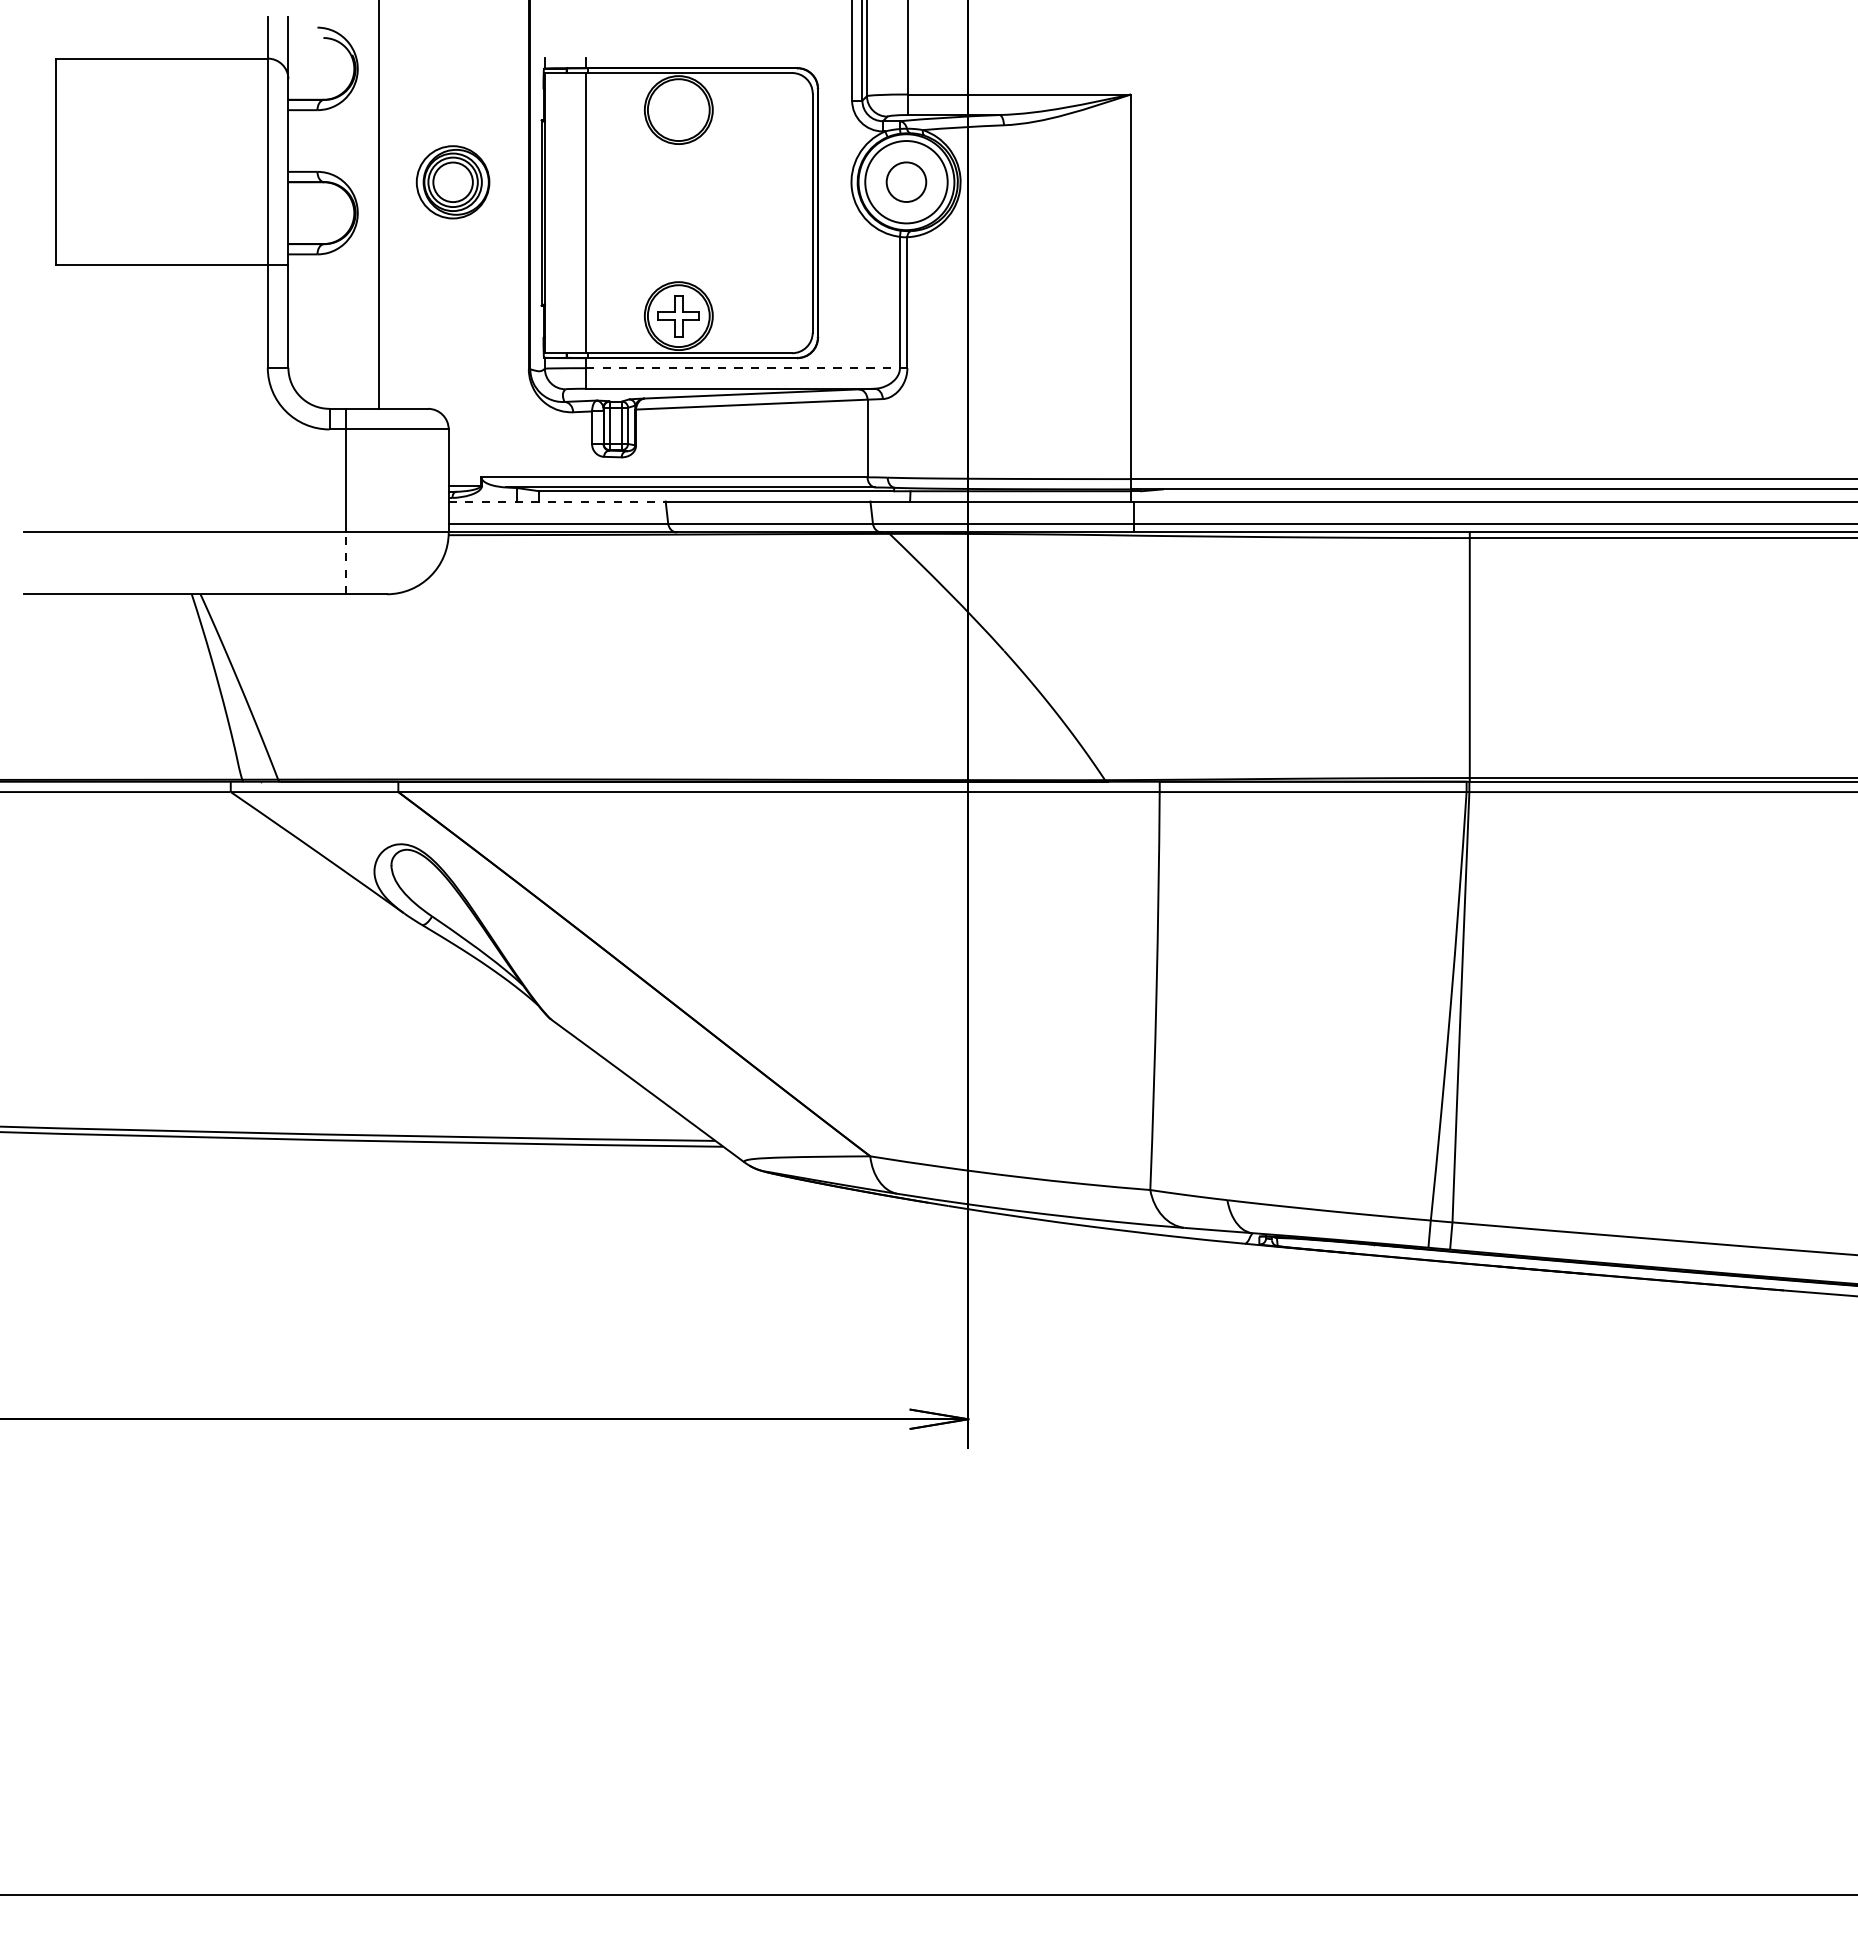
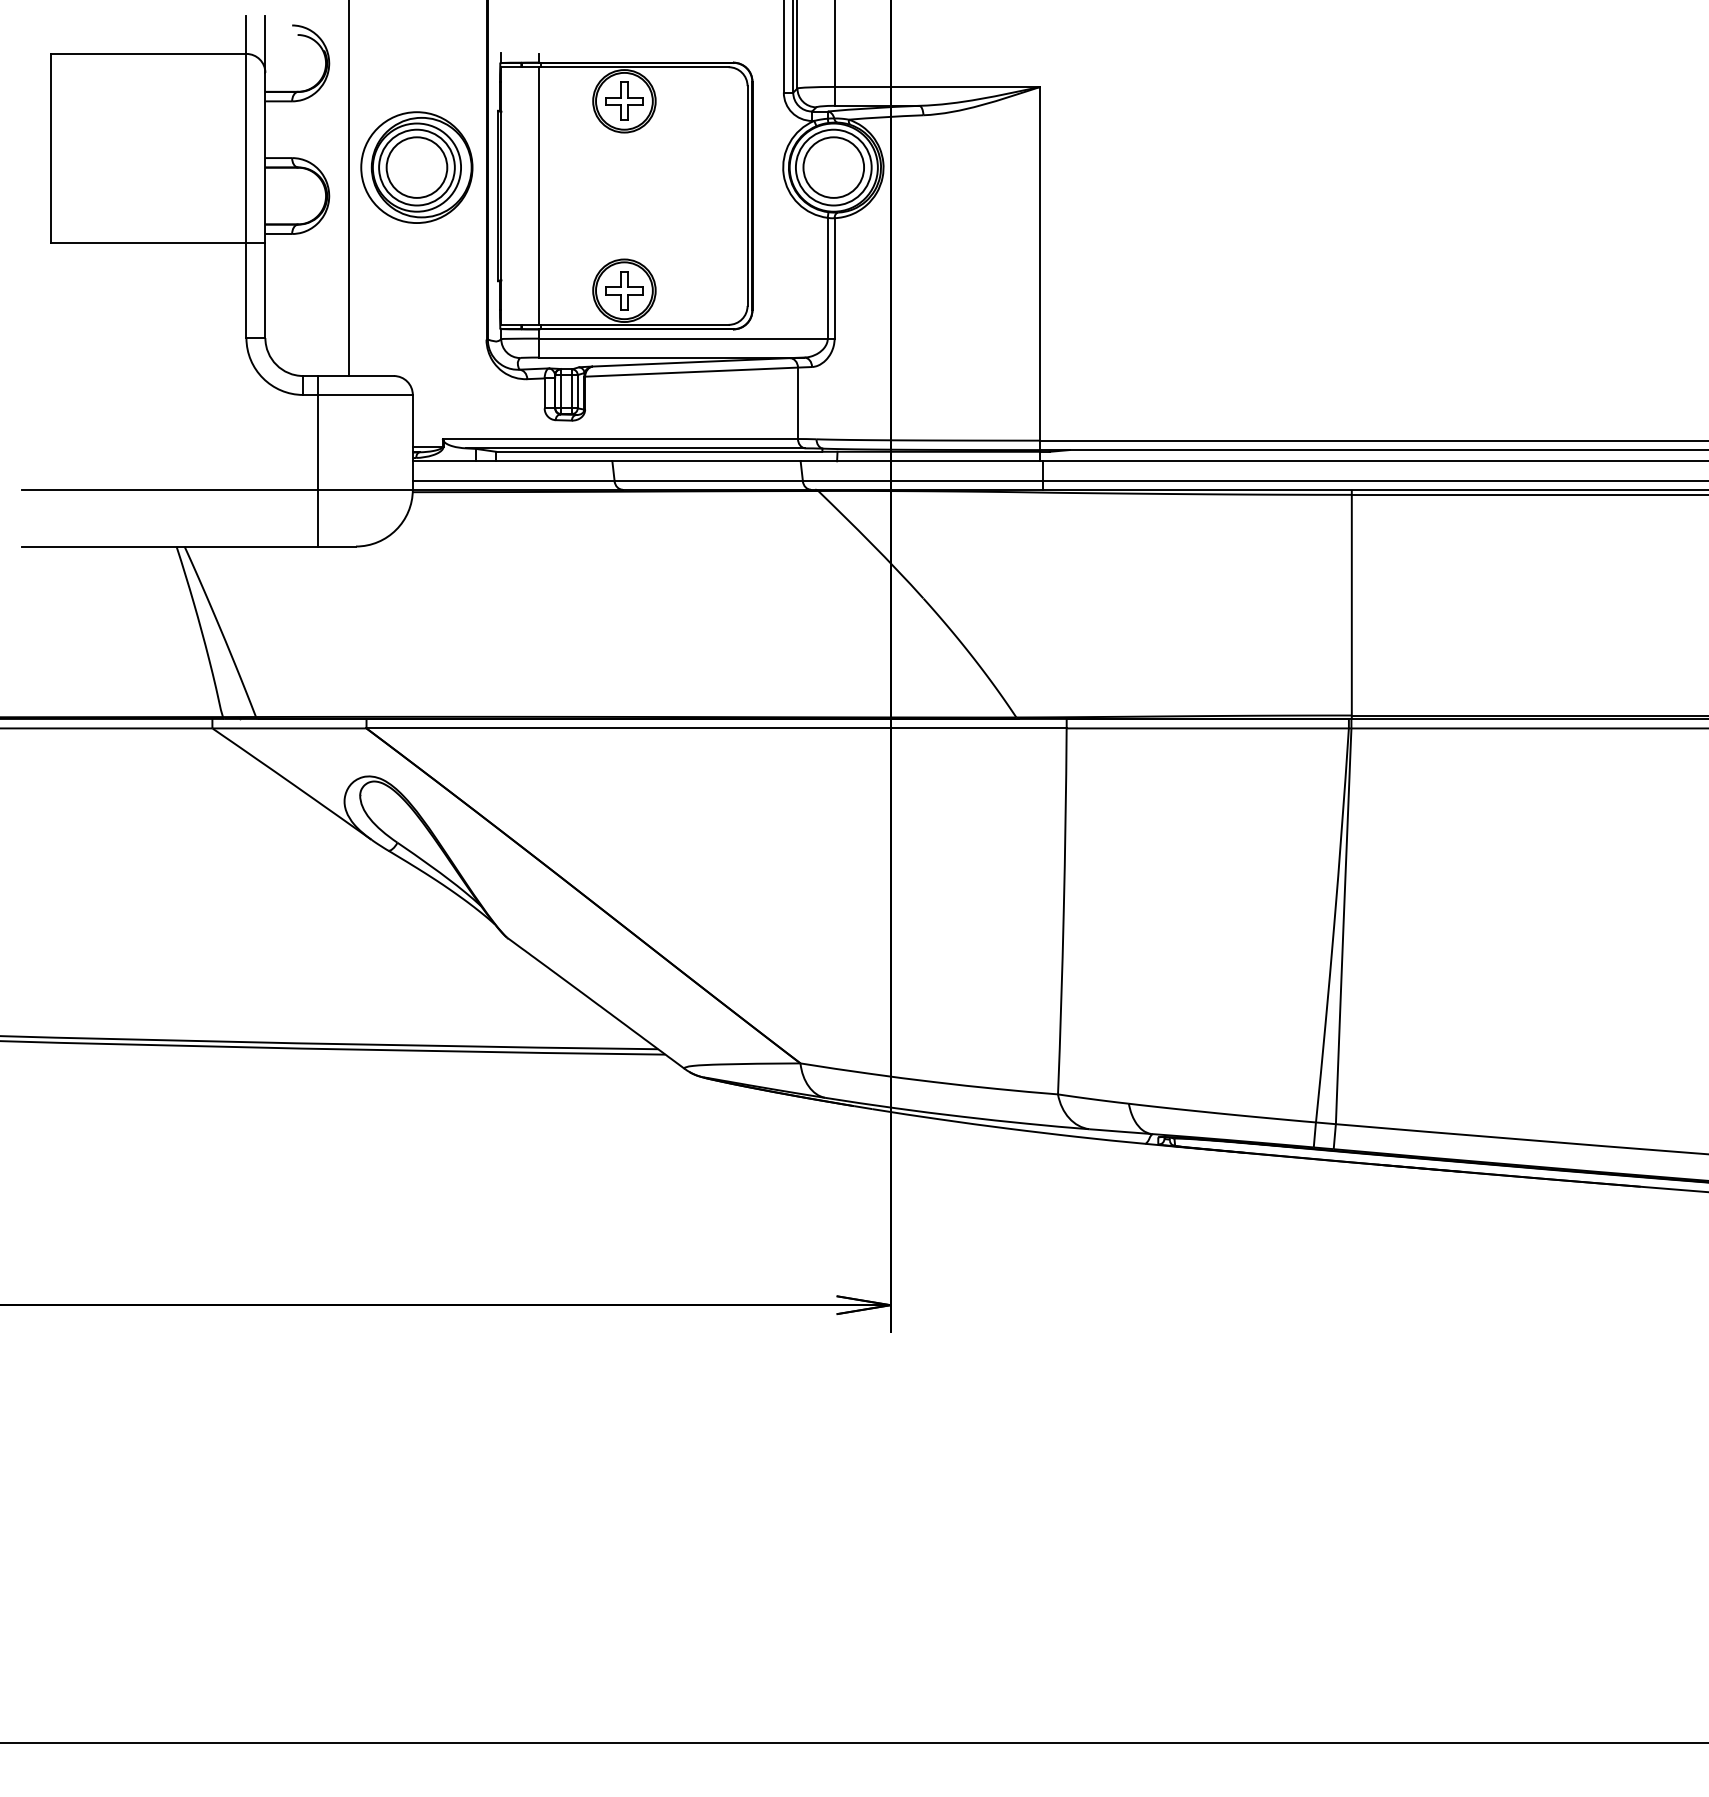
part: (678, 110) -> (624, 101), added
part: (452, 182) -> (416, 167), size x1.67
circle: (906, 182) -> (833, 167), size x1.67
line: (743, 368) -> (683, 338), dashed -> solid
line: (557, 501) -> (512, 461), dashed -> solid
line: (345, 563) -> (317, 518), dashed -> solid

